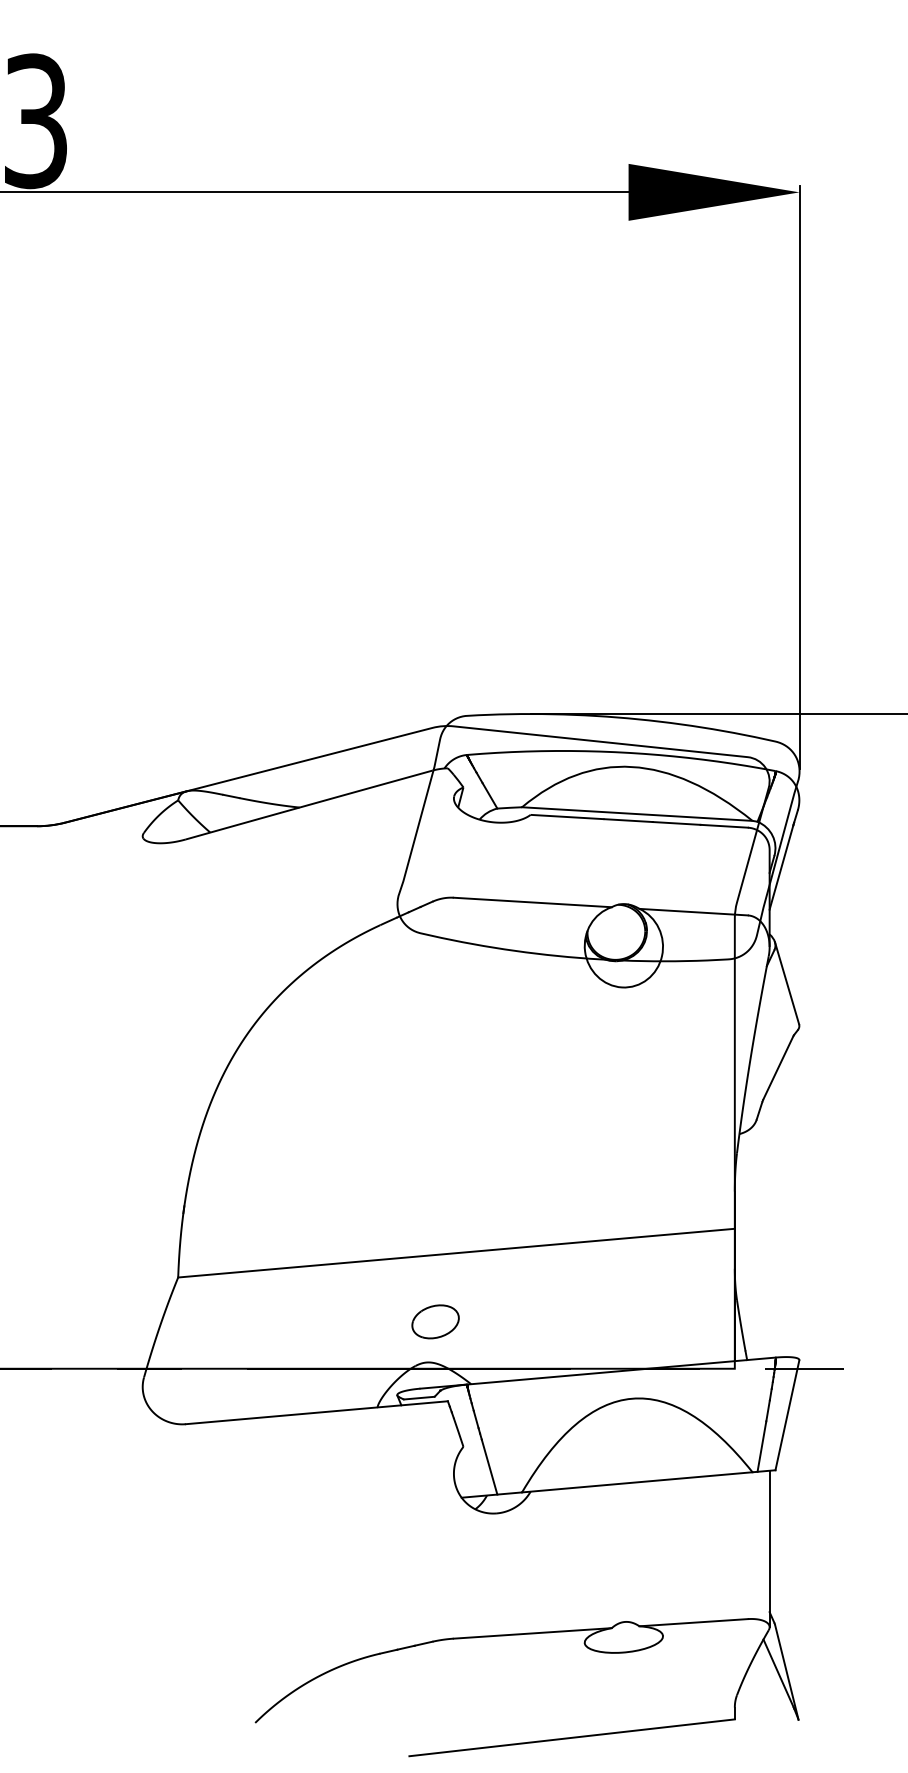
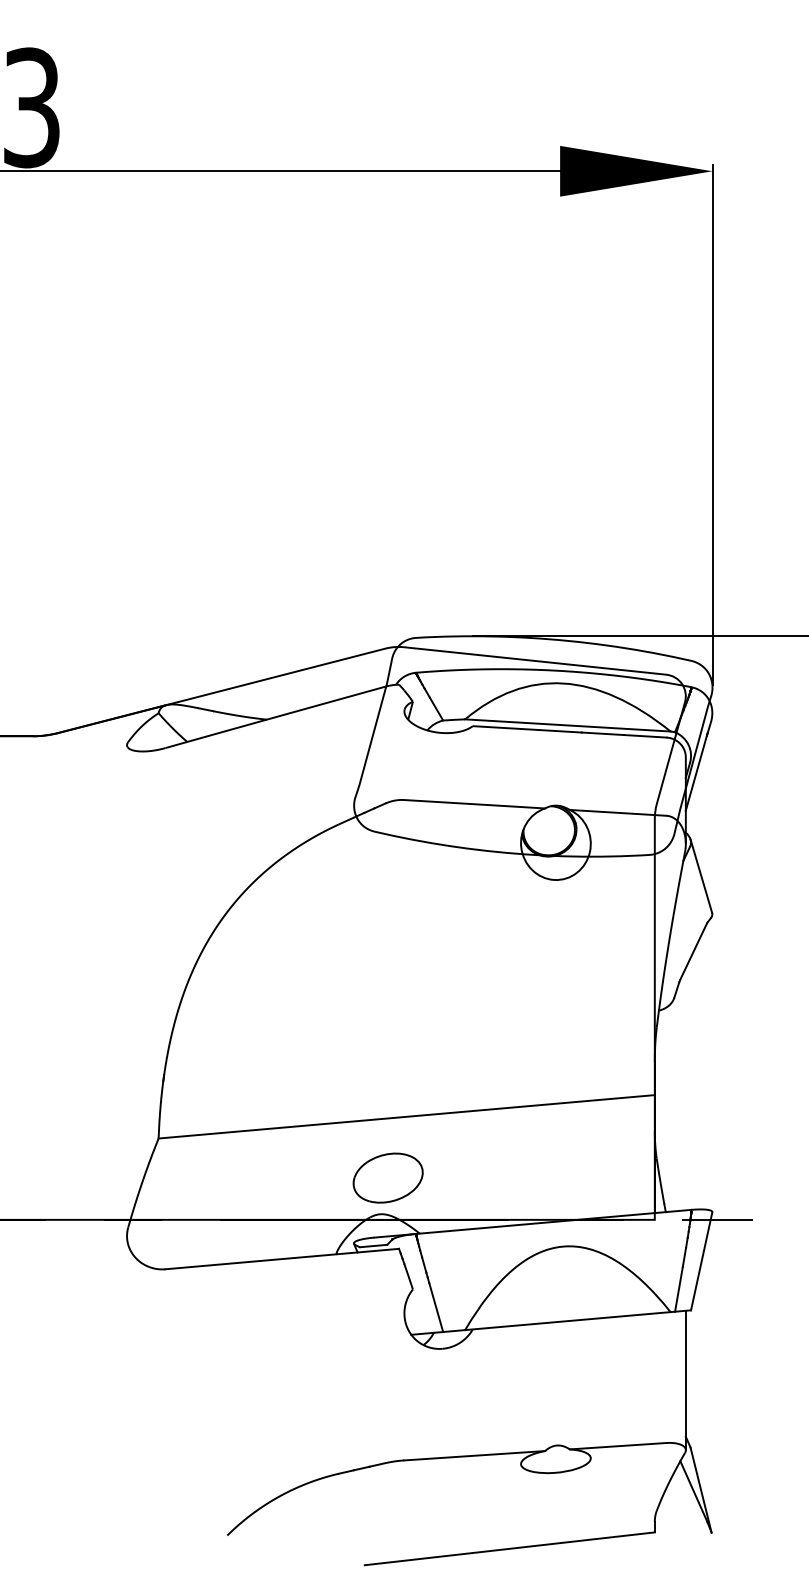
part: (434, 1321) -> (387, 1177), size x1.67

